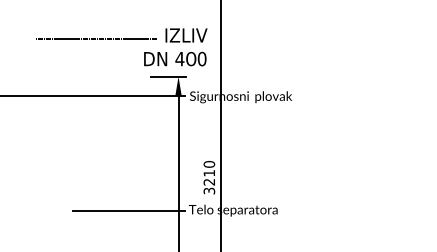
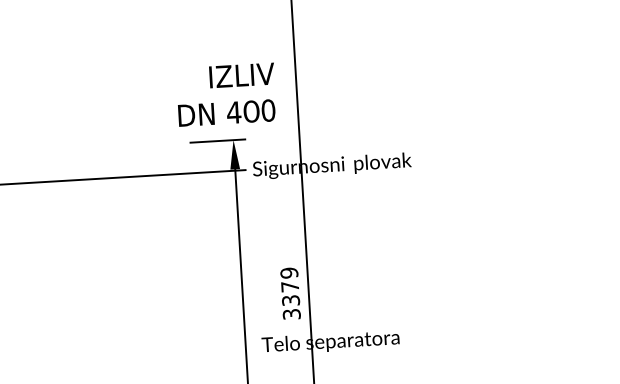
line: (95, 39) -> (101, 90), removed
text: (209, 173) -> (290, 287), 3210 -> 3379
line: (129, 210) -> (169, 351), removed

